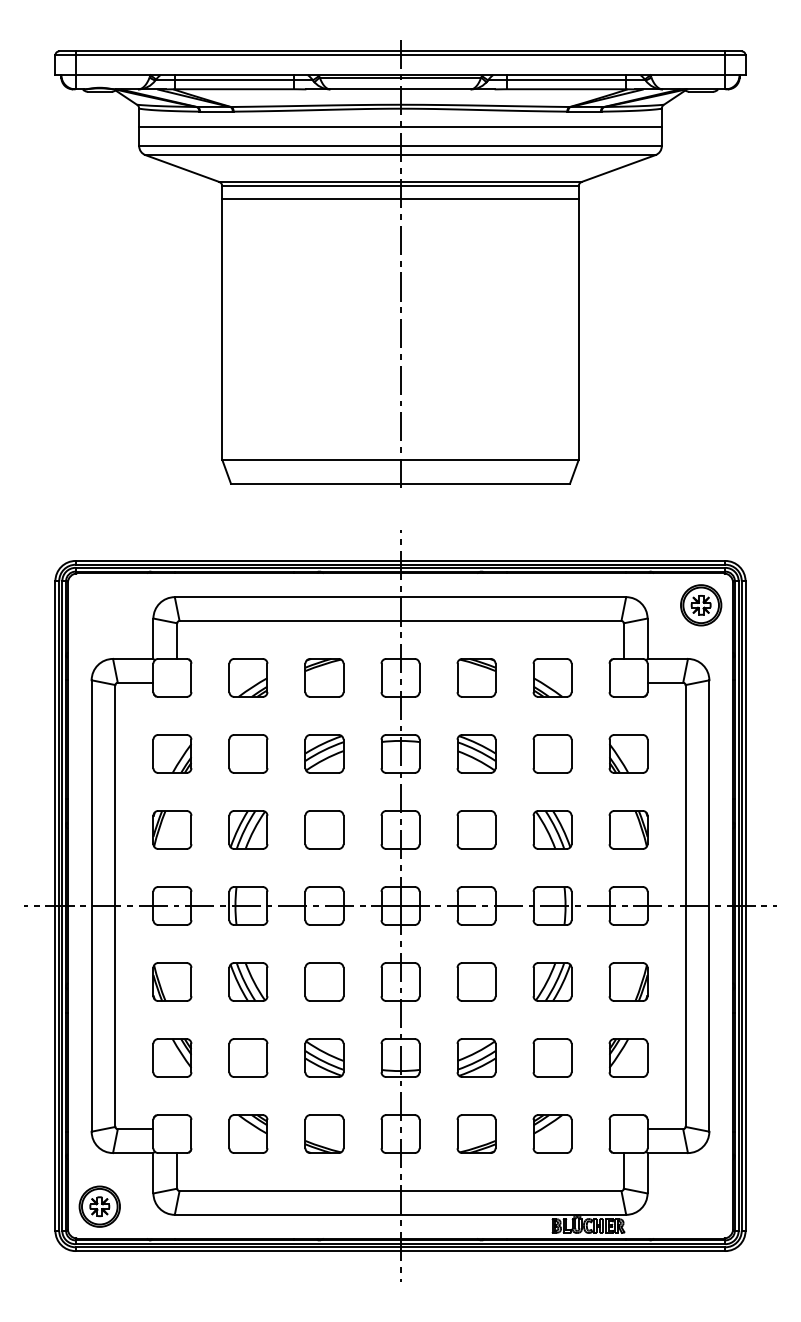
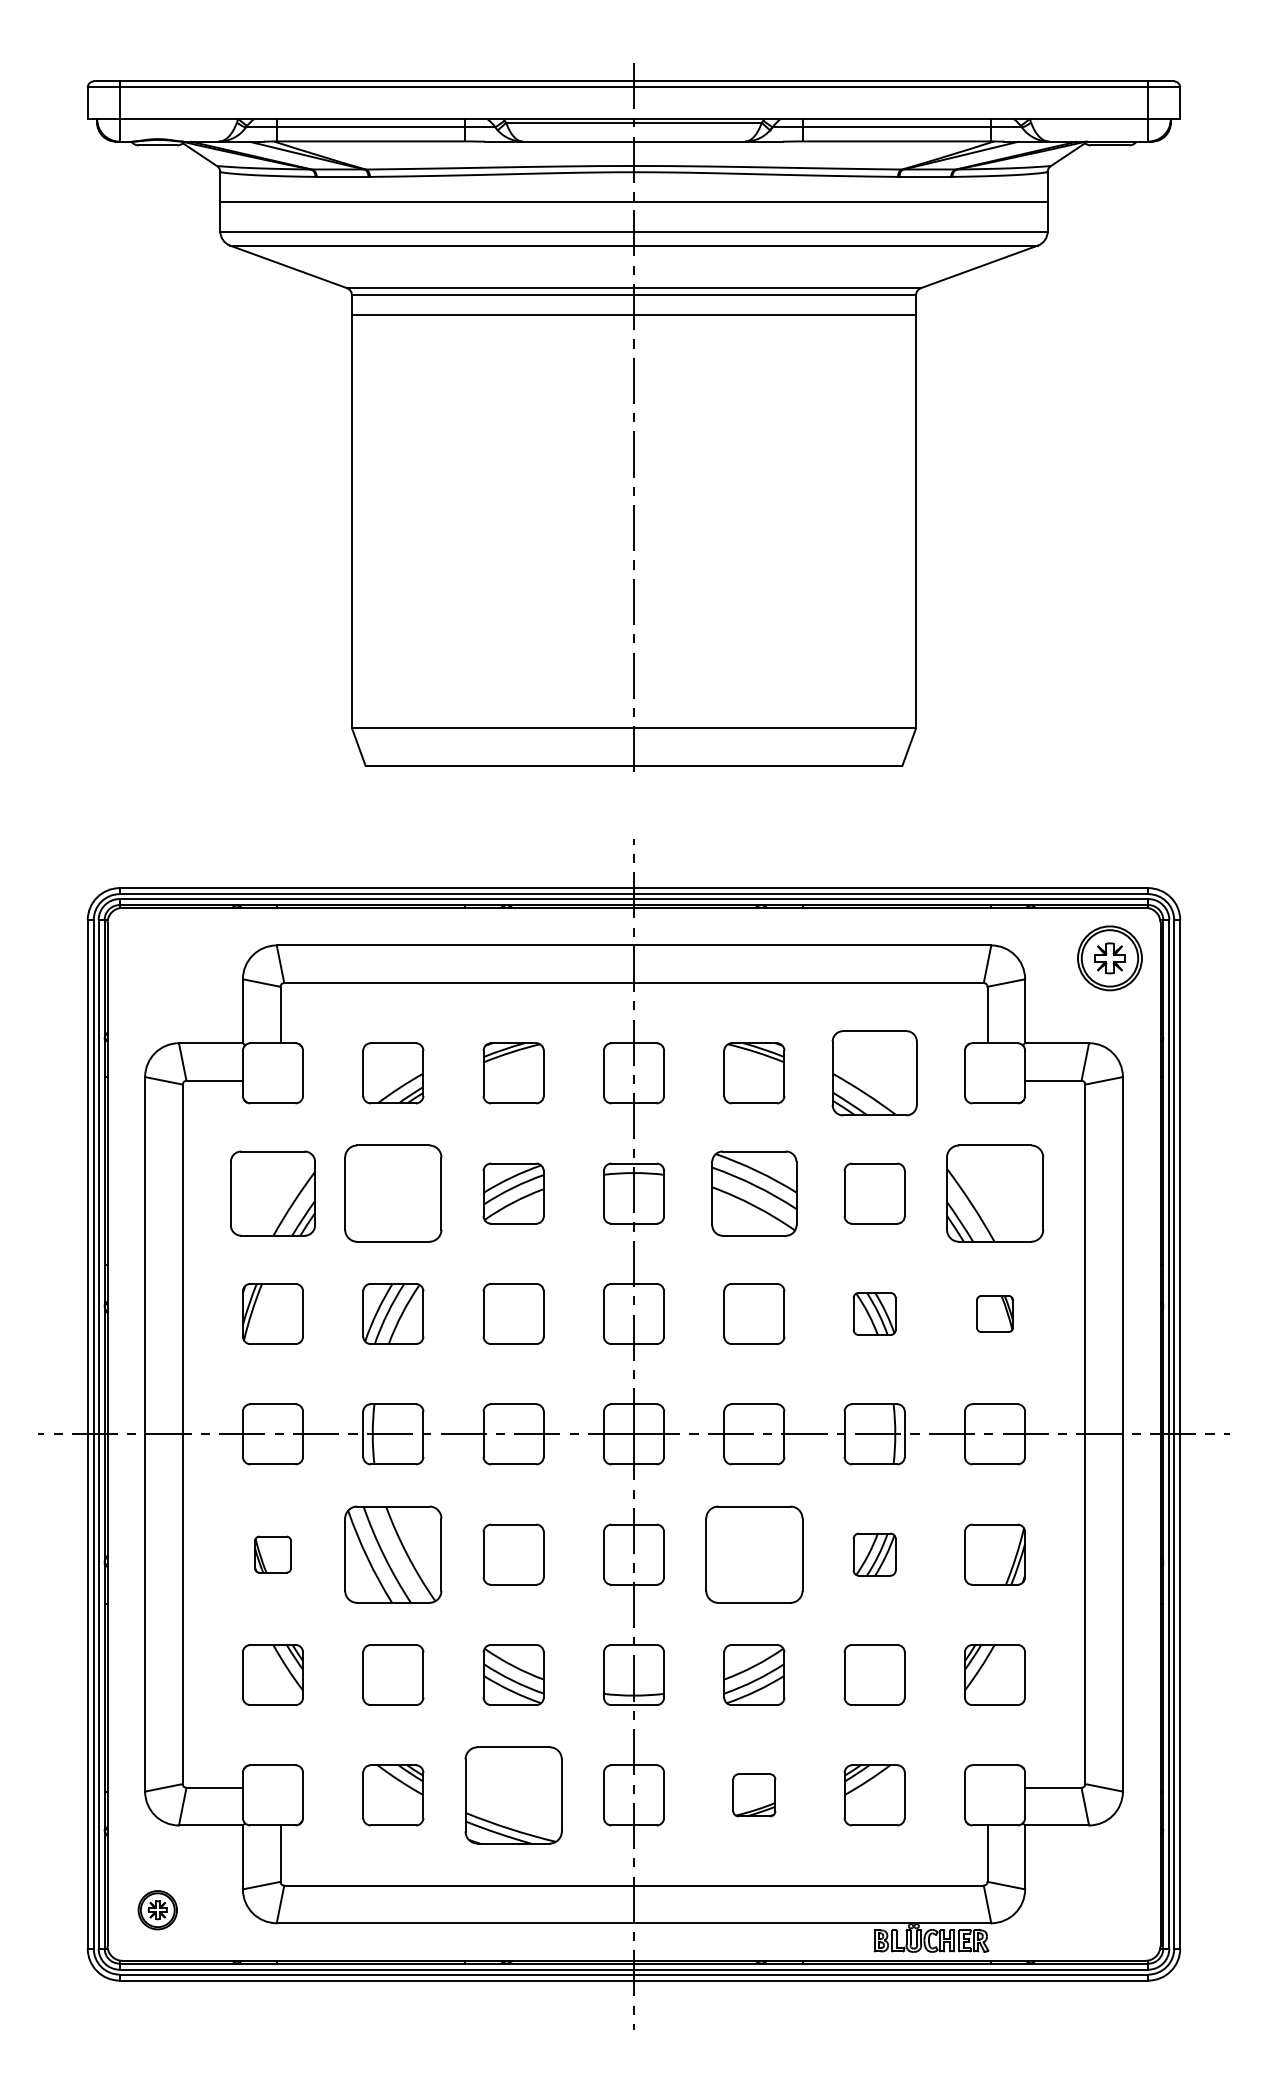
part: (552, 677) -> (874, 1072), size x1.4
part: (172, 753) -> (273, 1192), size x1.4
part: (248, 753) -> (393, 1192), size x1.6
part: (476, 753) -> (754, 1192), size x1.4
part: (628, 753) -> (994, 1192), size x1.6
part: (552, 829) -> (874, 1313), size x0.7
part: (628, 829) -> (994, 1313), size x0.6
part: (172, 981) -> (273, 1553), size x0.6
part: (248, 981) -> (393, 1553), size x1.6
part: (476, 981) -> (754, 1553), size x1.6
part: (552, 981) -> (874, 1553), size x0.7
part: (324, 1133) -> (513, 1794), size x1.6
part: (476, 1133) -> (754, 1794), size x0.7
part: (99, 1206) -> (157, 1910), size x0.6

